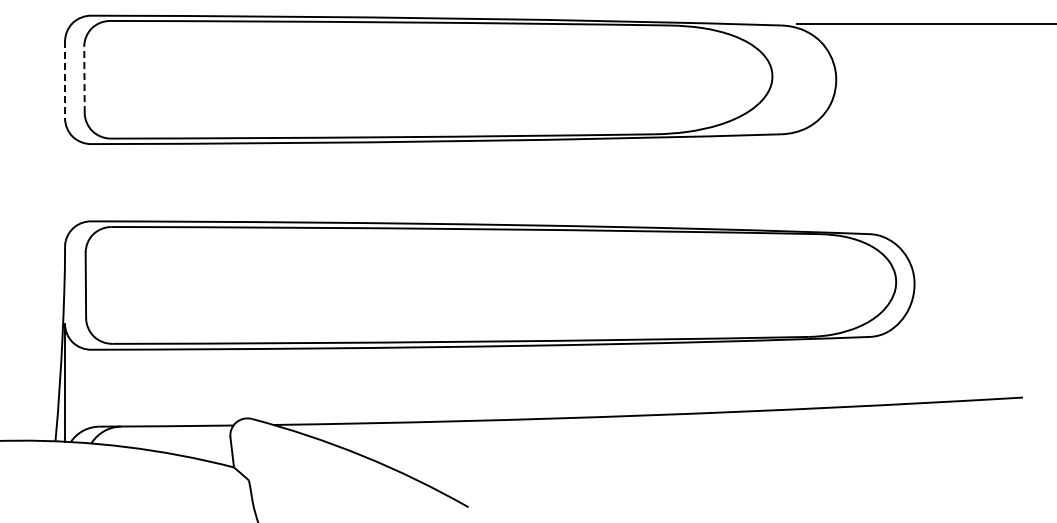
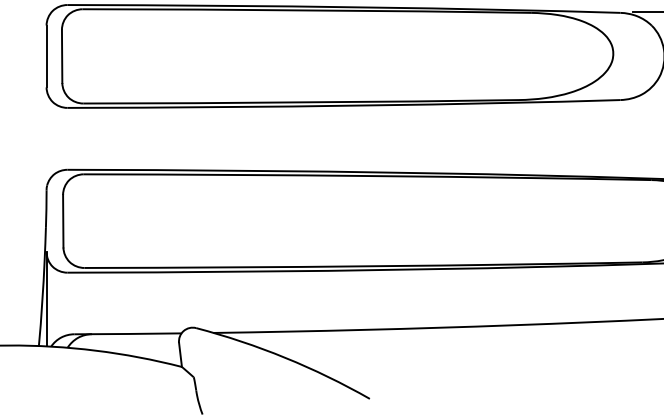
line: (65, 79) -> (46, 56), dashed -> solid
line: (84, 79) -> (62, 56), dashed -> solid

